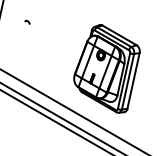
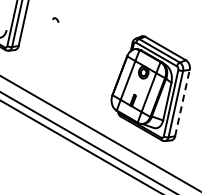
curve: (27, 21) -> (55, 19), moved
line: (133, 80) -> (182, 102), solid -> dashed

